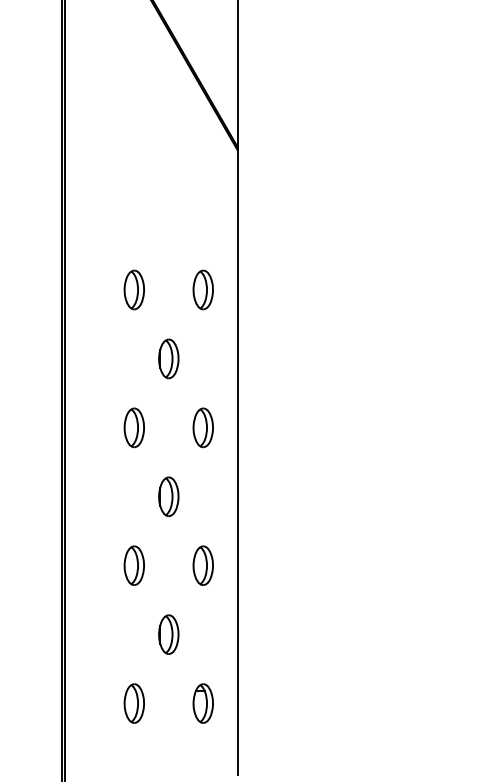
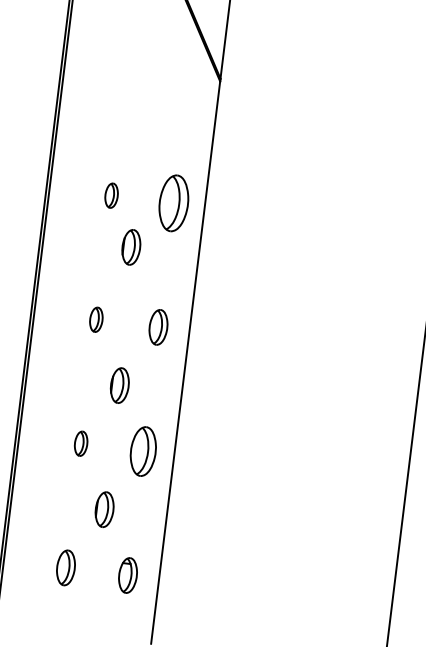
part: (133, 289) -> (110, 195), size x0.7
part: (202, 289) -> (173, 202), size x1.6
part: (168, 358) -> (131, 246), moved
part: (133, 427) -> (95, 319), size x0.7
part: (133, 565) -> (80, 443), size x0.7
part: (202, 565) -> (142, 451), size x1.4

